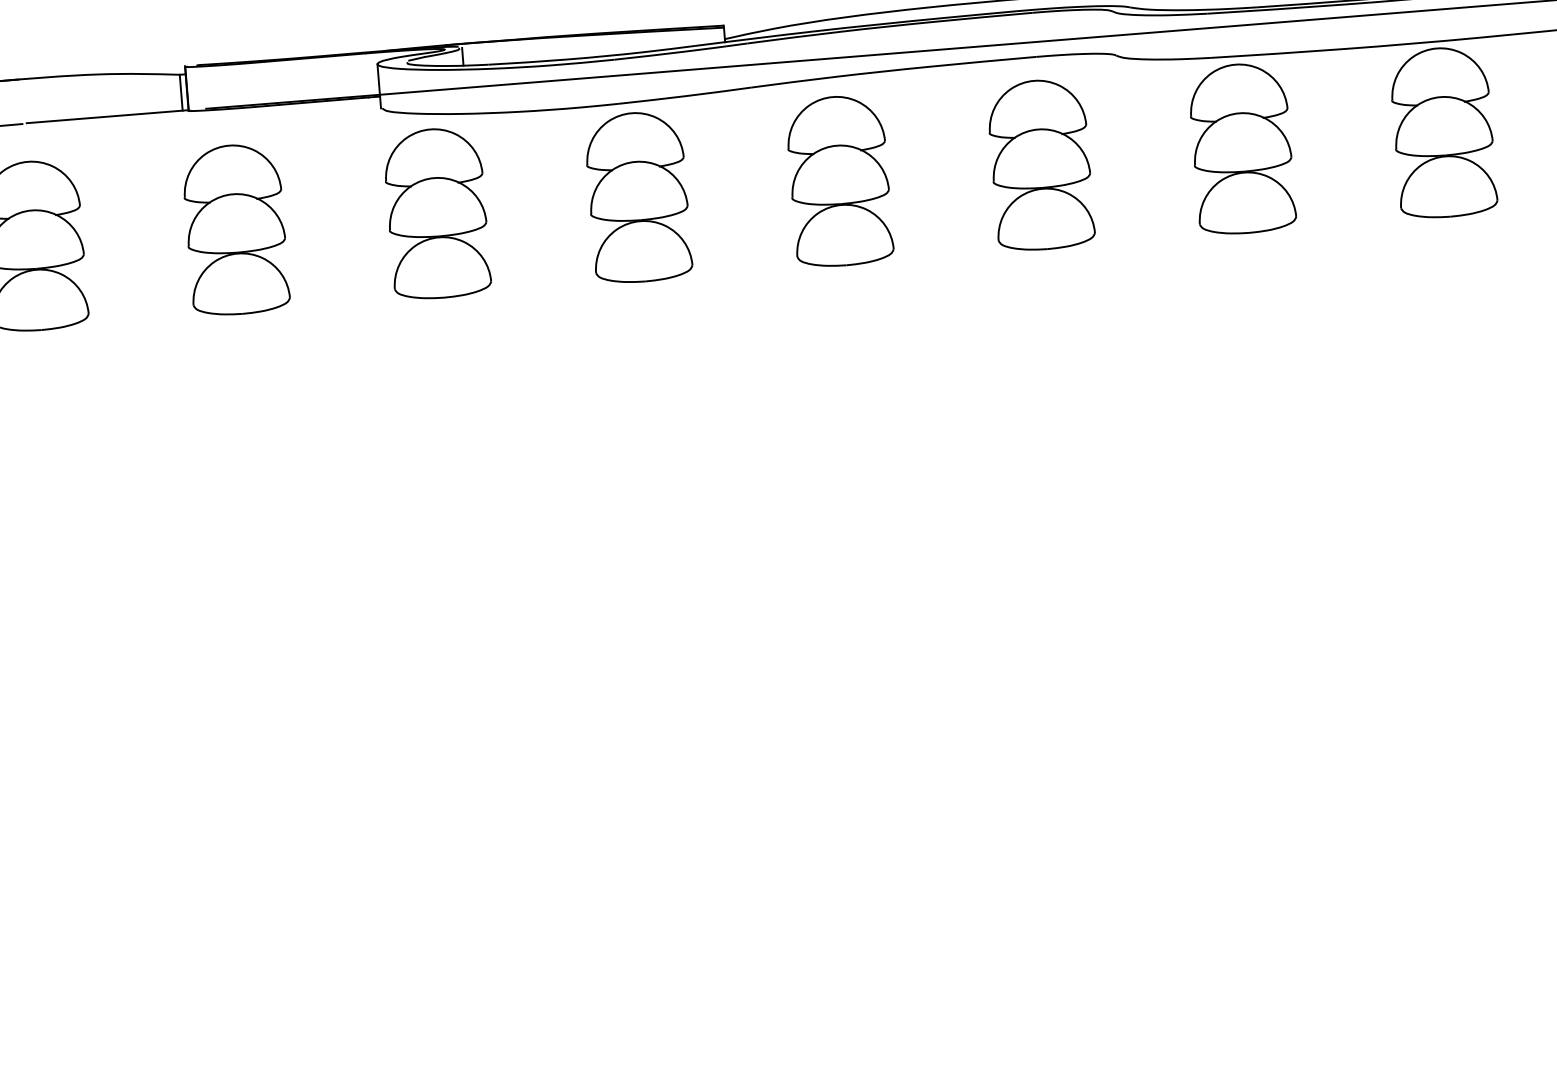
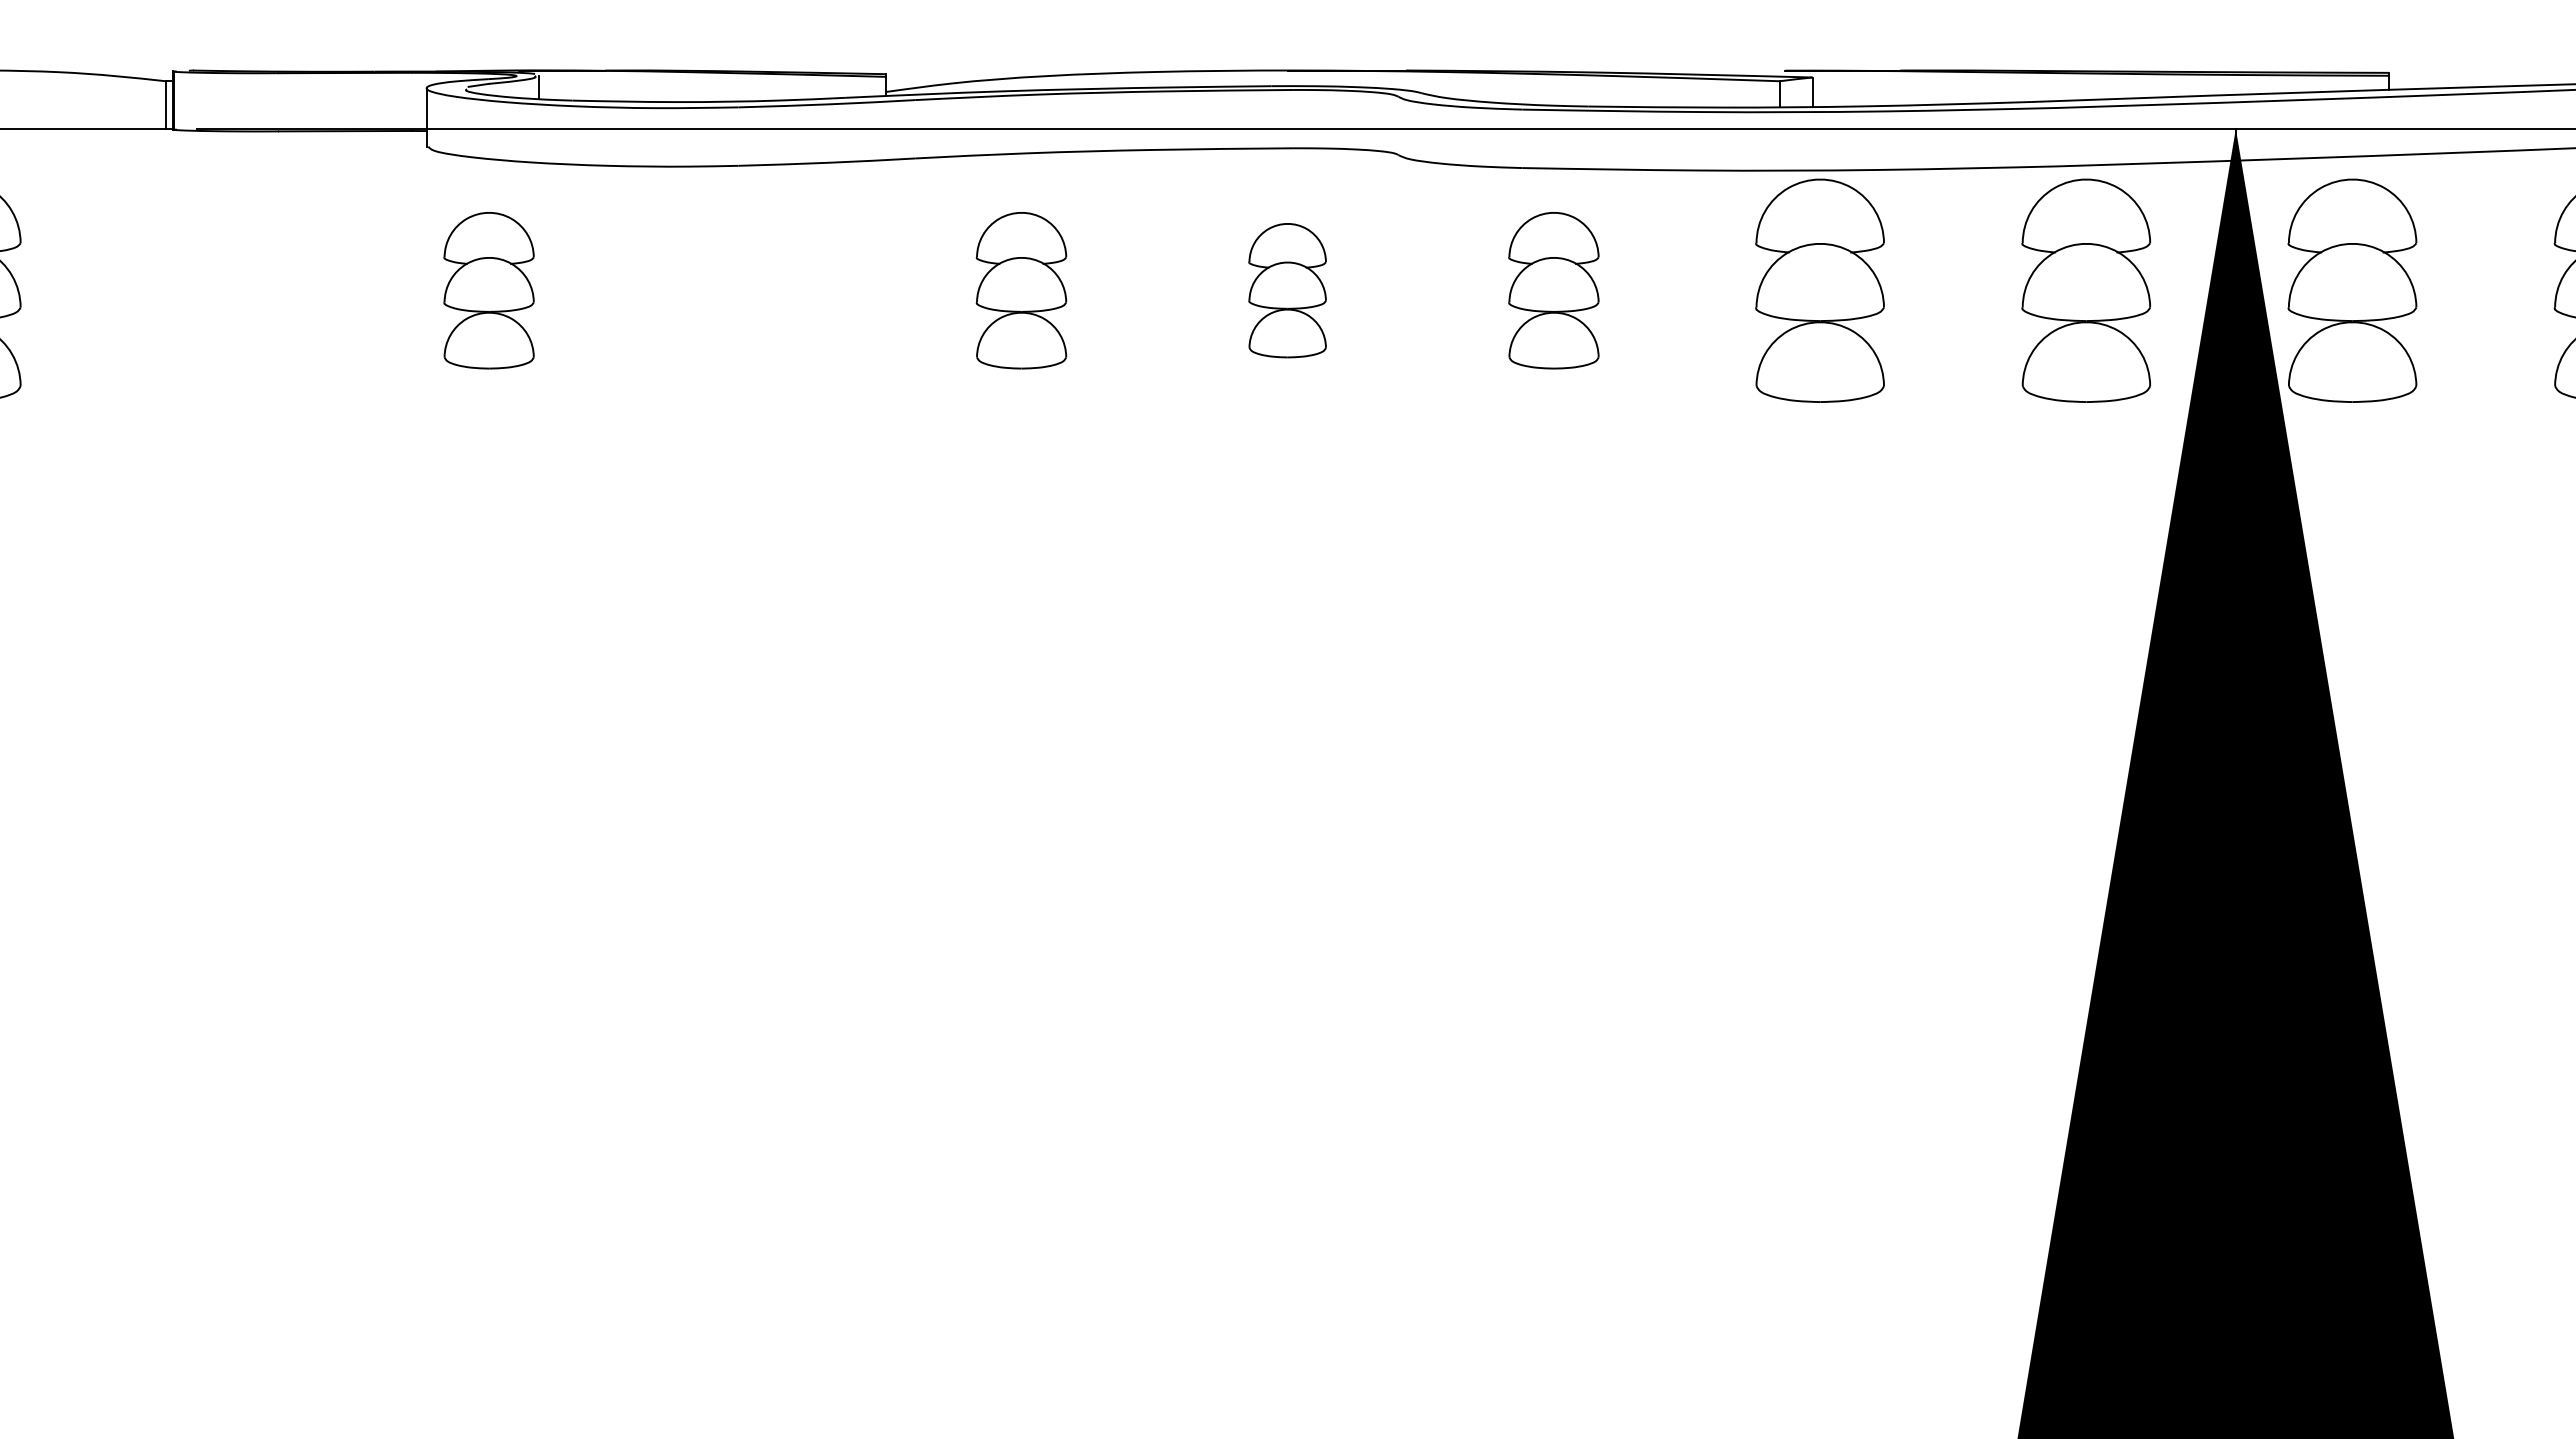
part: (1241, 148) -> (1553, 290), size x0.7
part: (1040, 164) -> (1287, 290), size x0.6
part: (839, 180) -> (1021, 290), size x0.7
part: (638, 197) -> (755, 290), removed
part: (436, 213) -> (488, 290), size x0.7
part: (235, 229) -> (222, 290), removed

